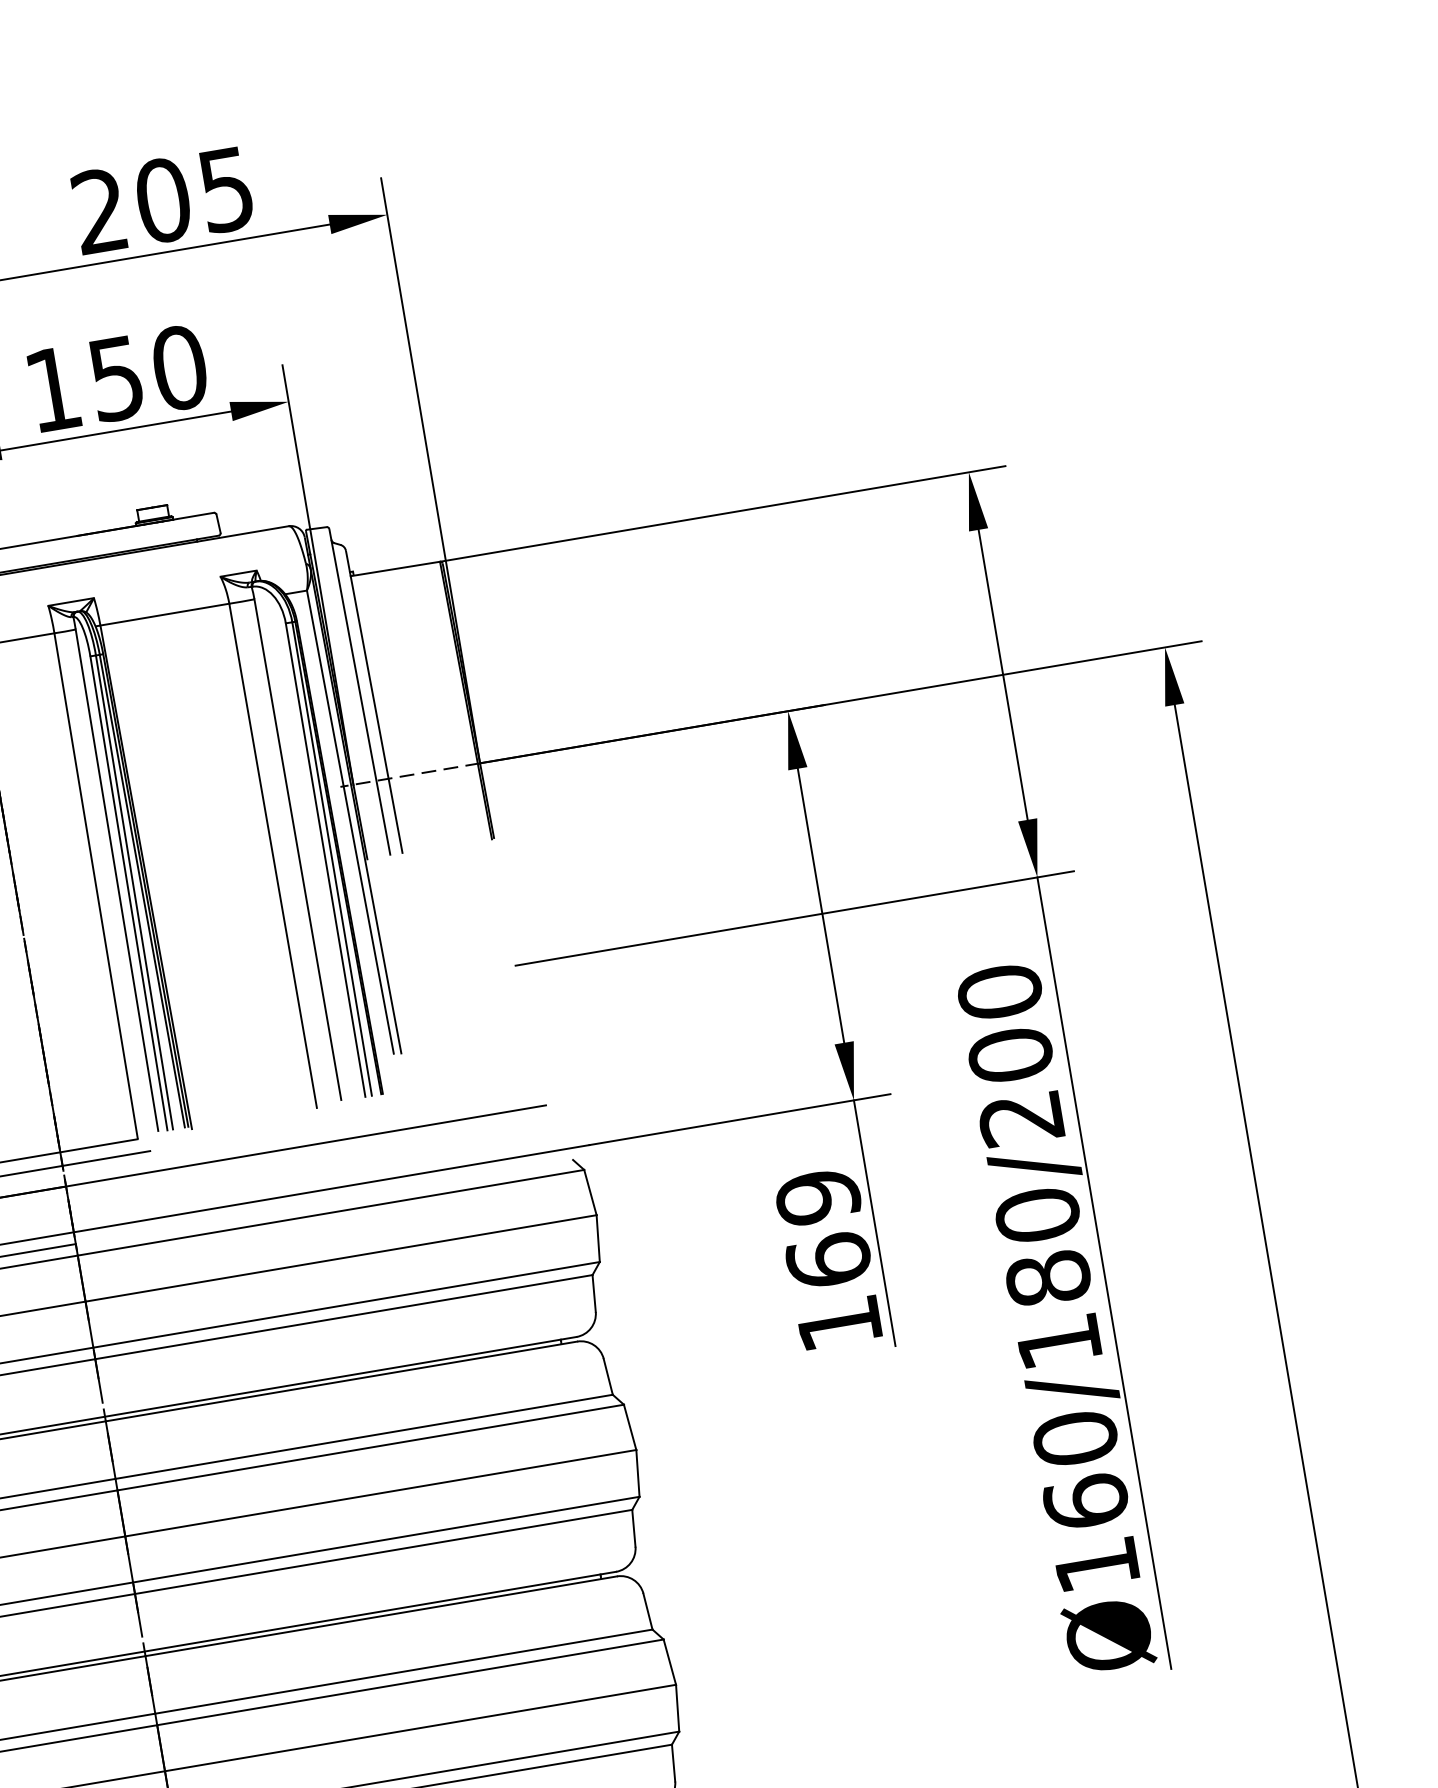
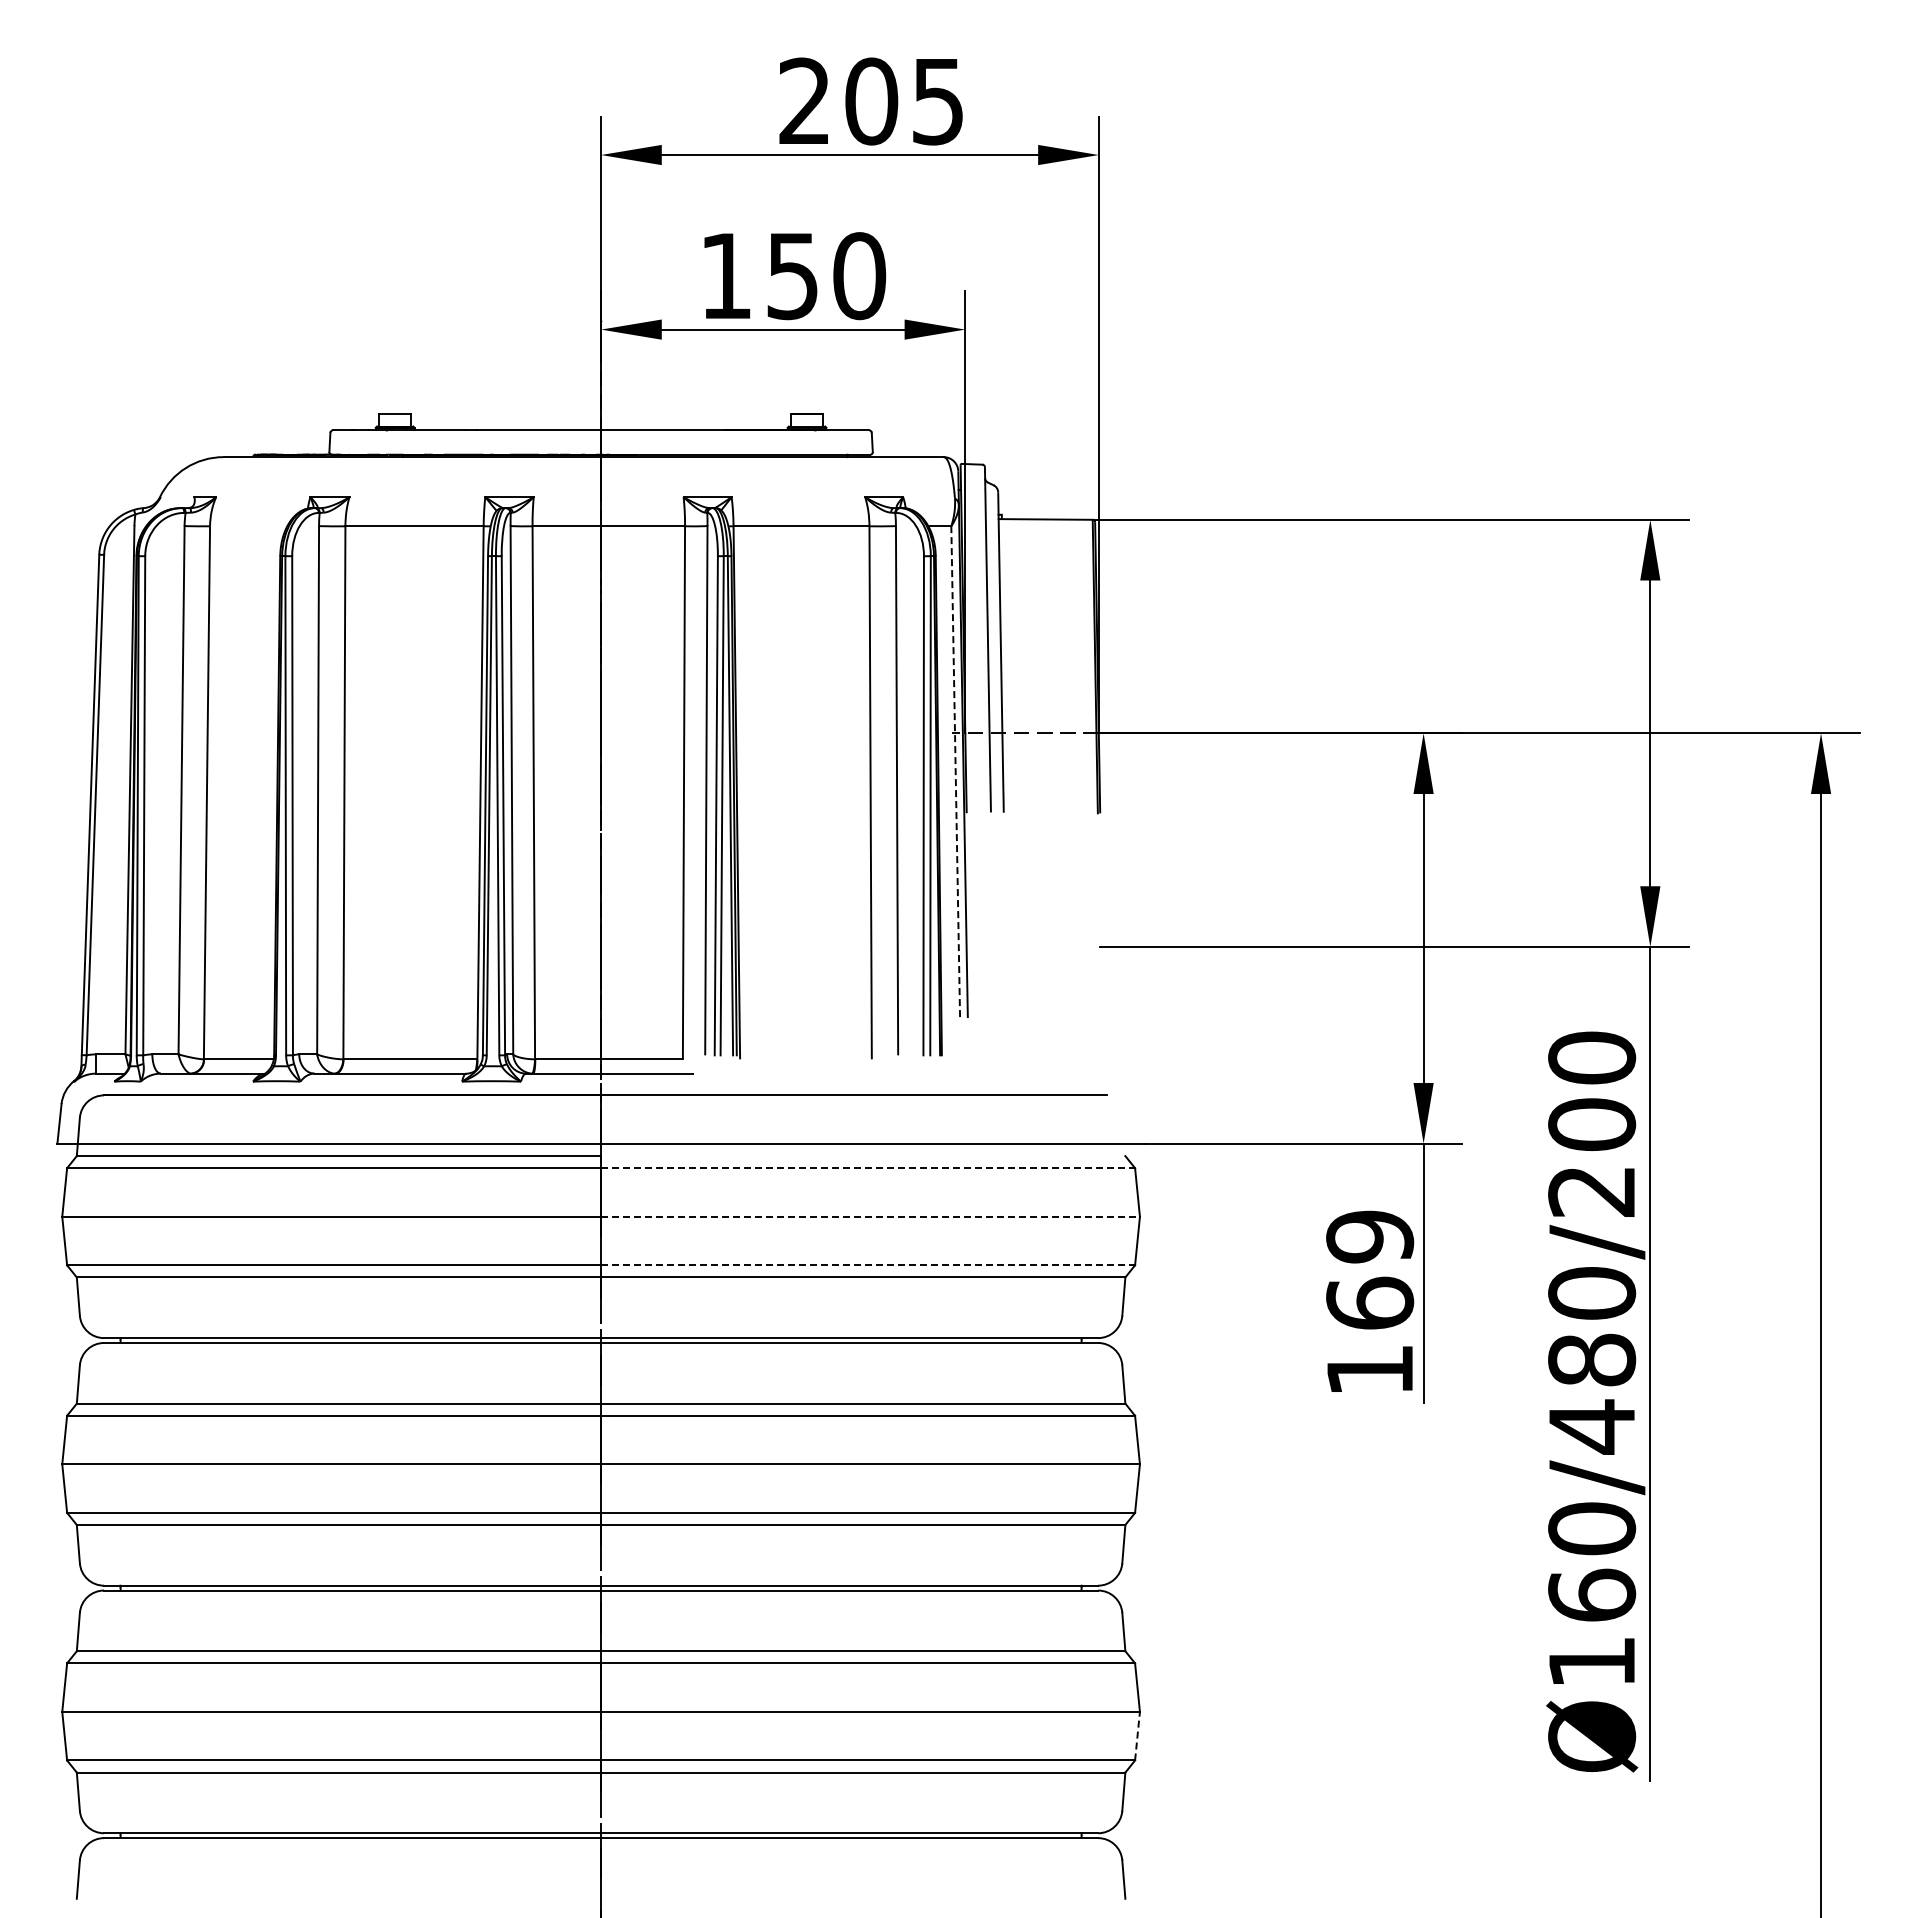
line: (350, 822) -> (955, 771), solid -> dashed
line: (331, 1212) -> (868, 1168), solid -> dashed
line: (341, 1258) -> (871, 1216), solid -> dashed
line: (347, 1304) -> (868, 1265), solid -> dashed
text: (1058, 1341) -> (1591, 1426), Ø160/180/200 -> Ø160/480/200
line: (677, 1707) -> (1137, 1735), solid -> dashed

